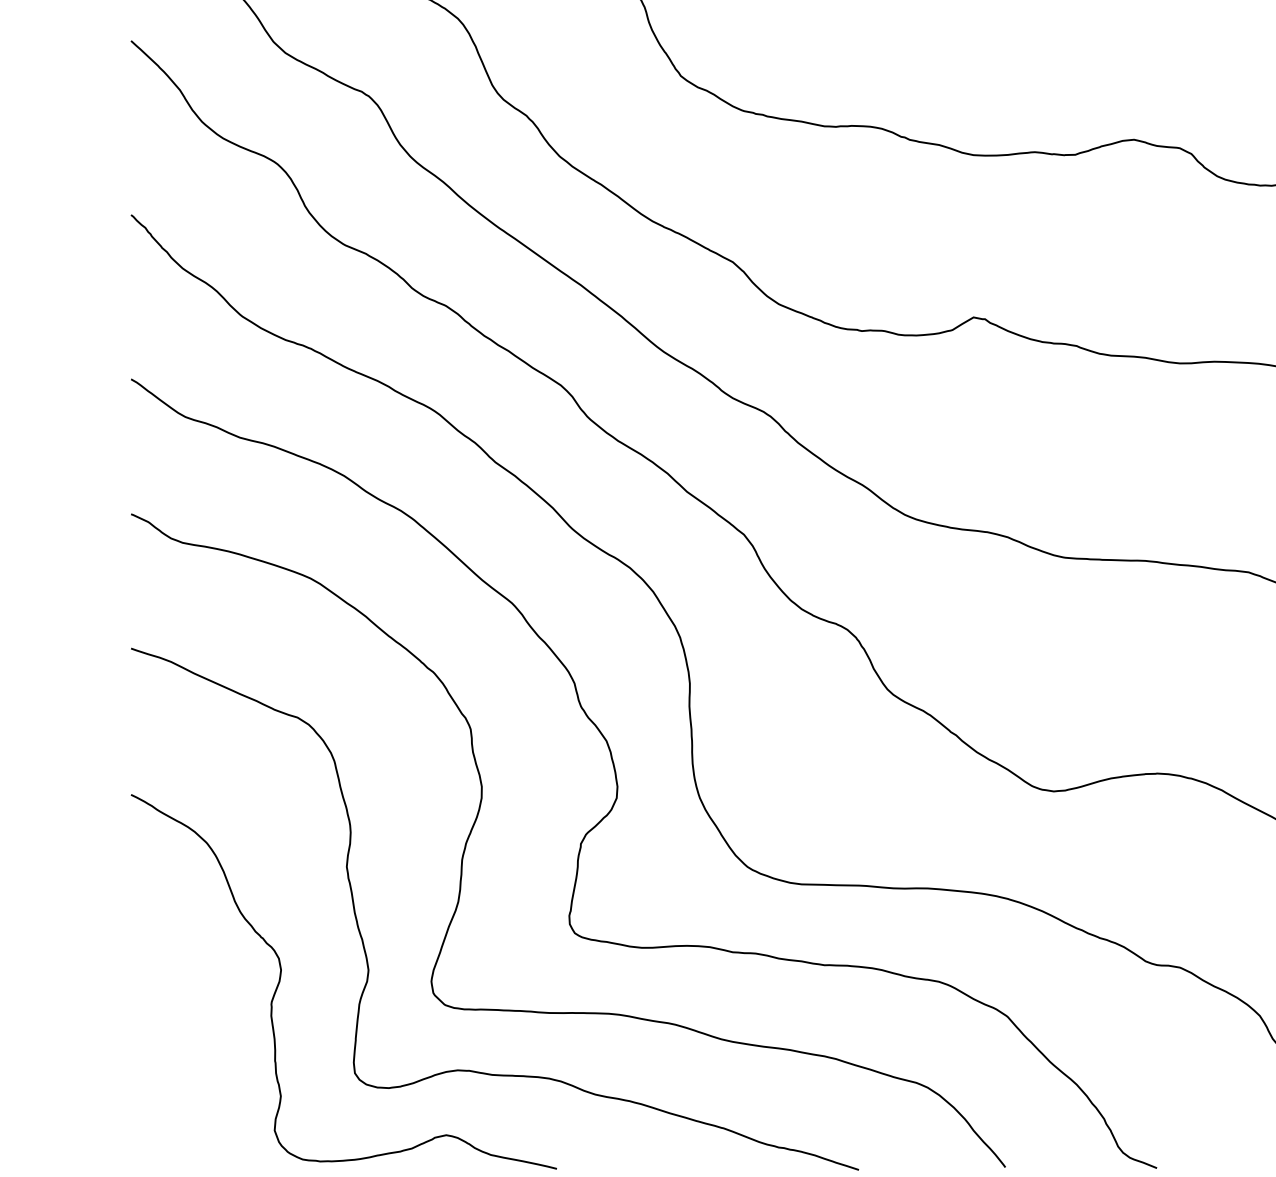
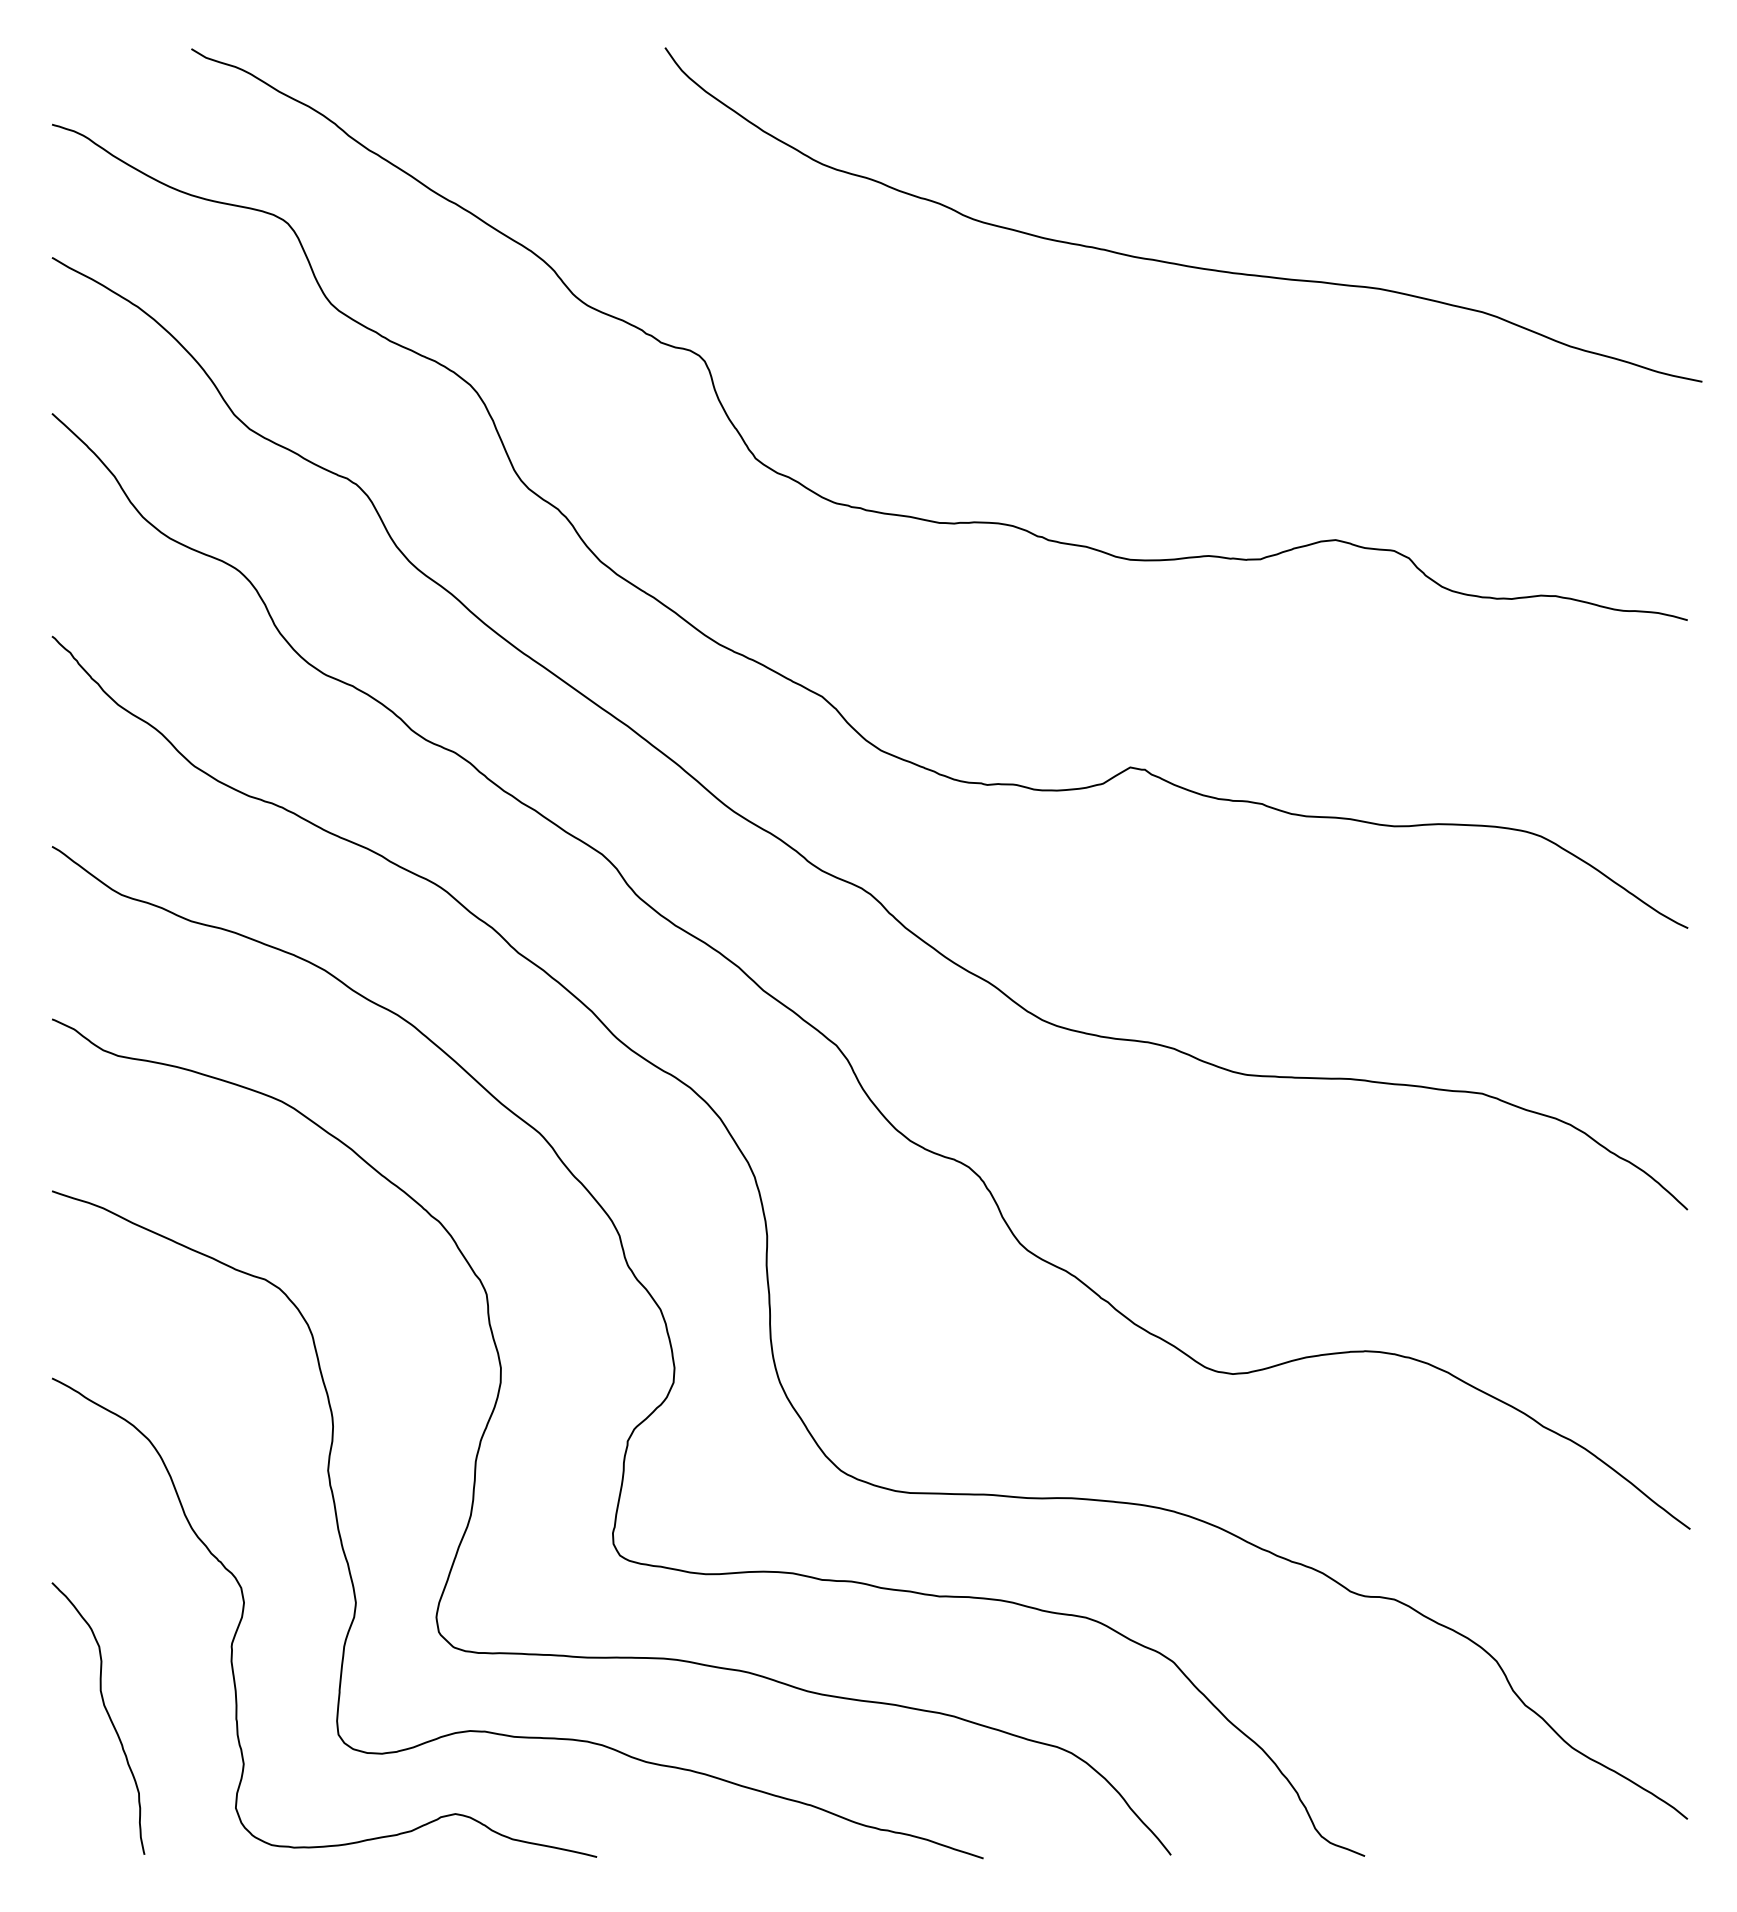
curve: (174, 1057) -> (107, 1714), added

